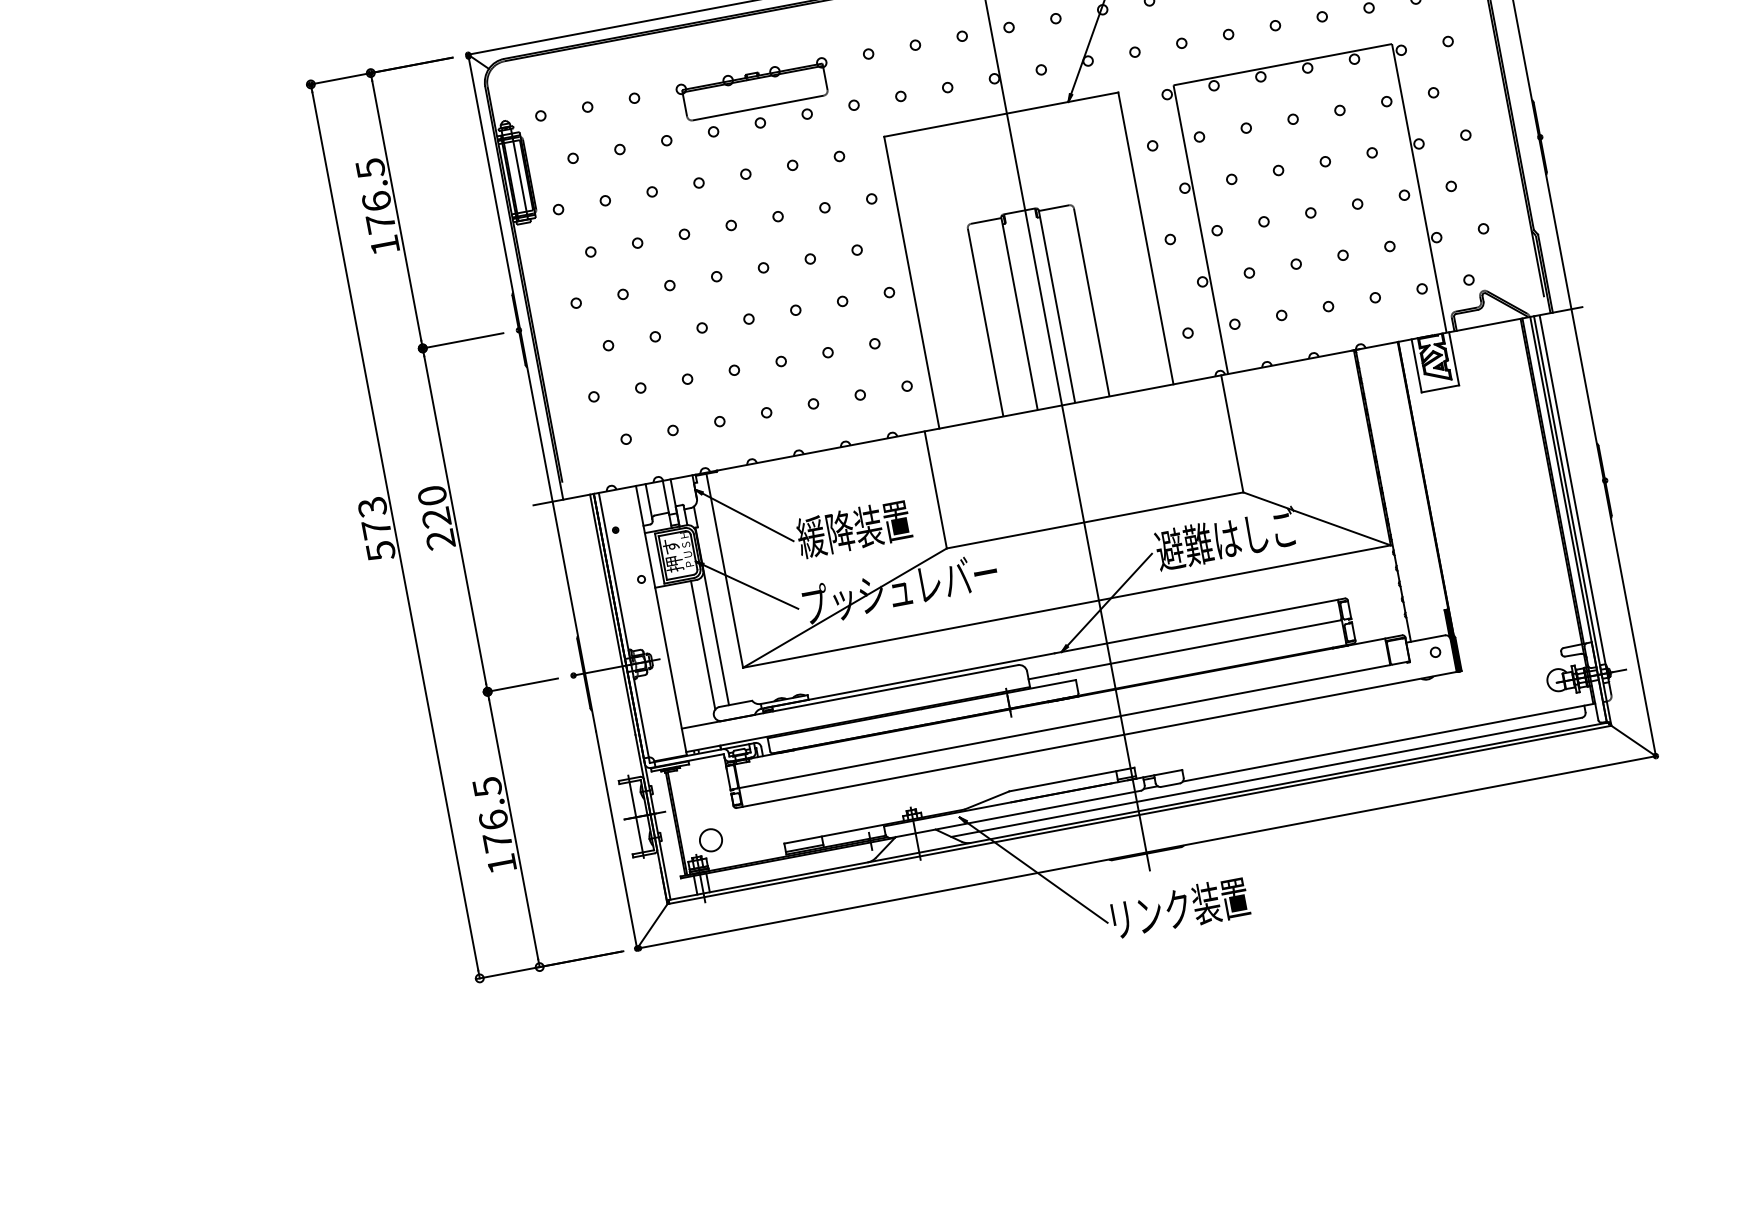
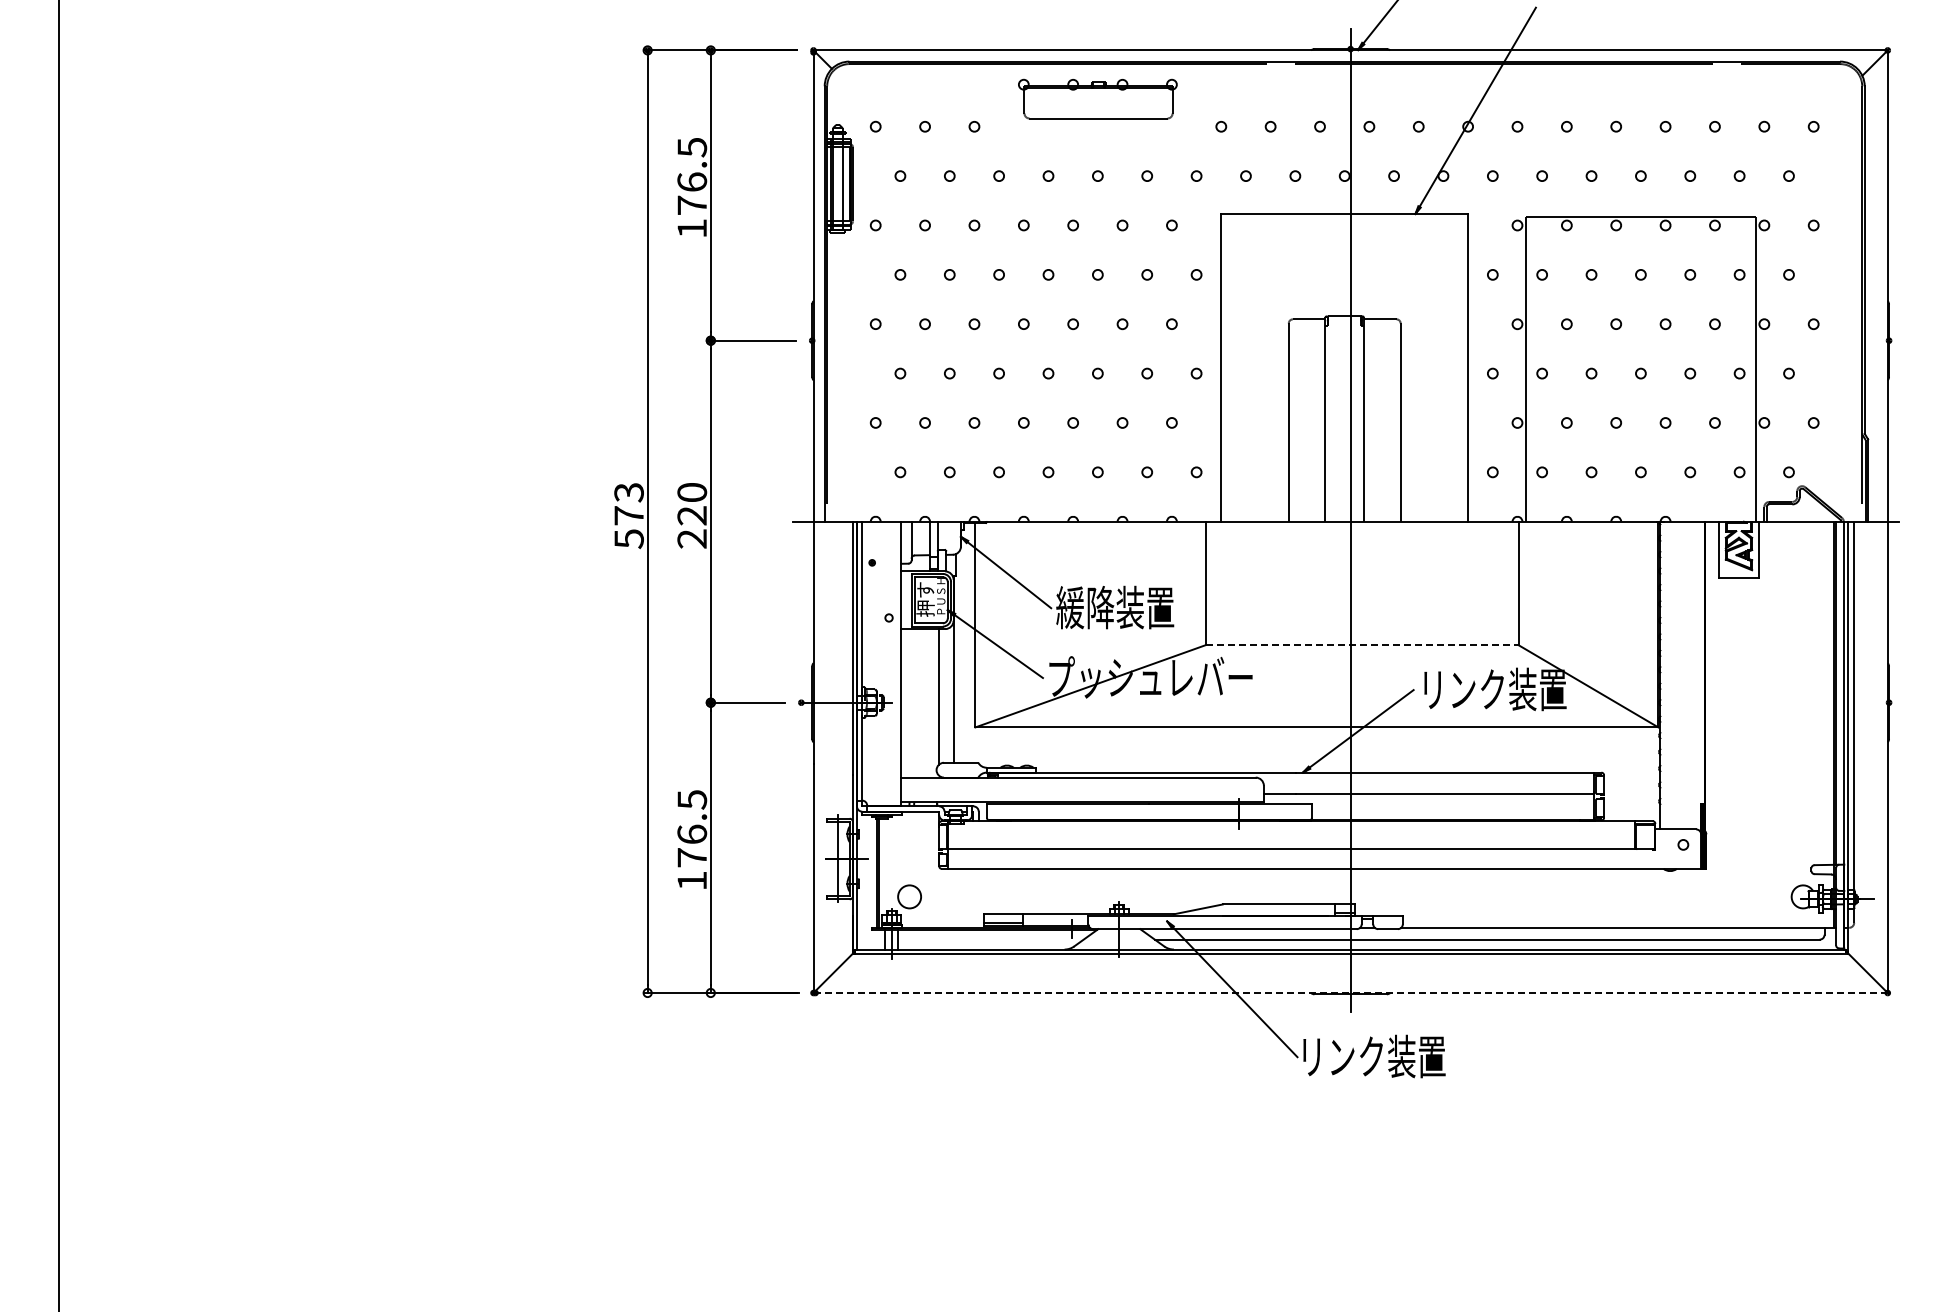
part: (753, 89) -> (1097, 98), moved
line: (1095, 520) -> (1362, 645), solid -> dashed
text: (1226, 539) -> (1492, 689), 避難はしご -> リンク装置
line: (1146, 852) -> (1350, 993), solid -> dashed

